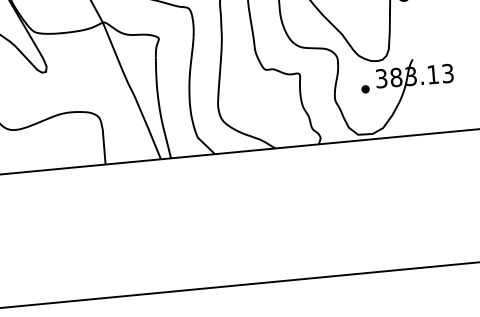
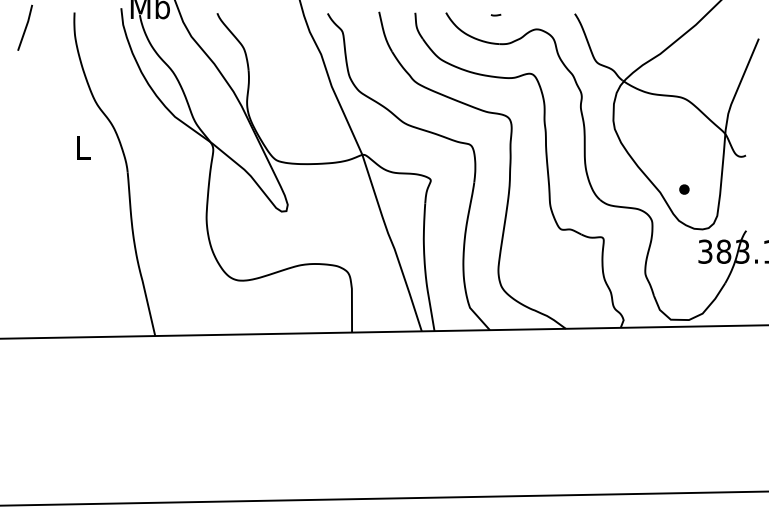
part: (365, 89) -> (684, 189), moved

